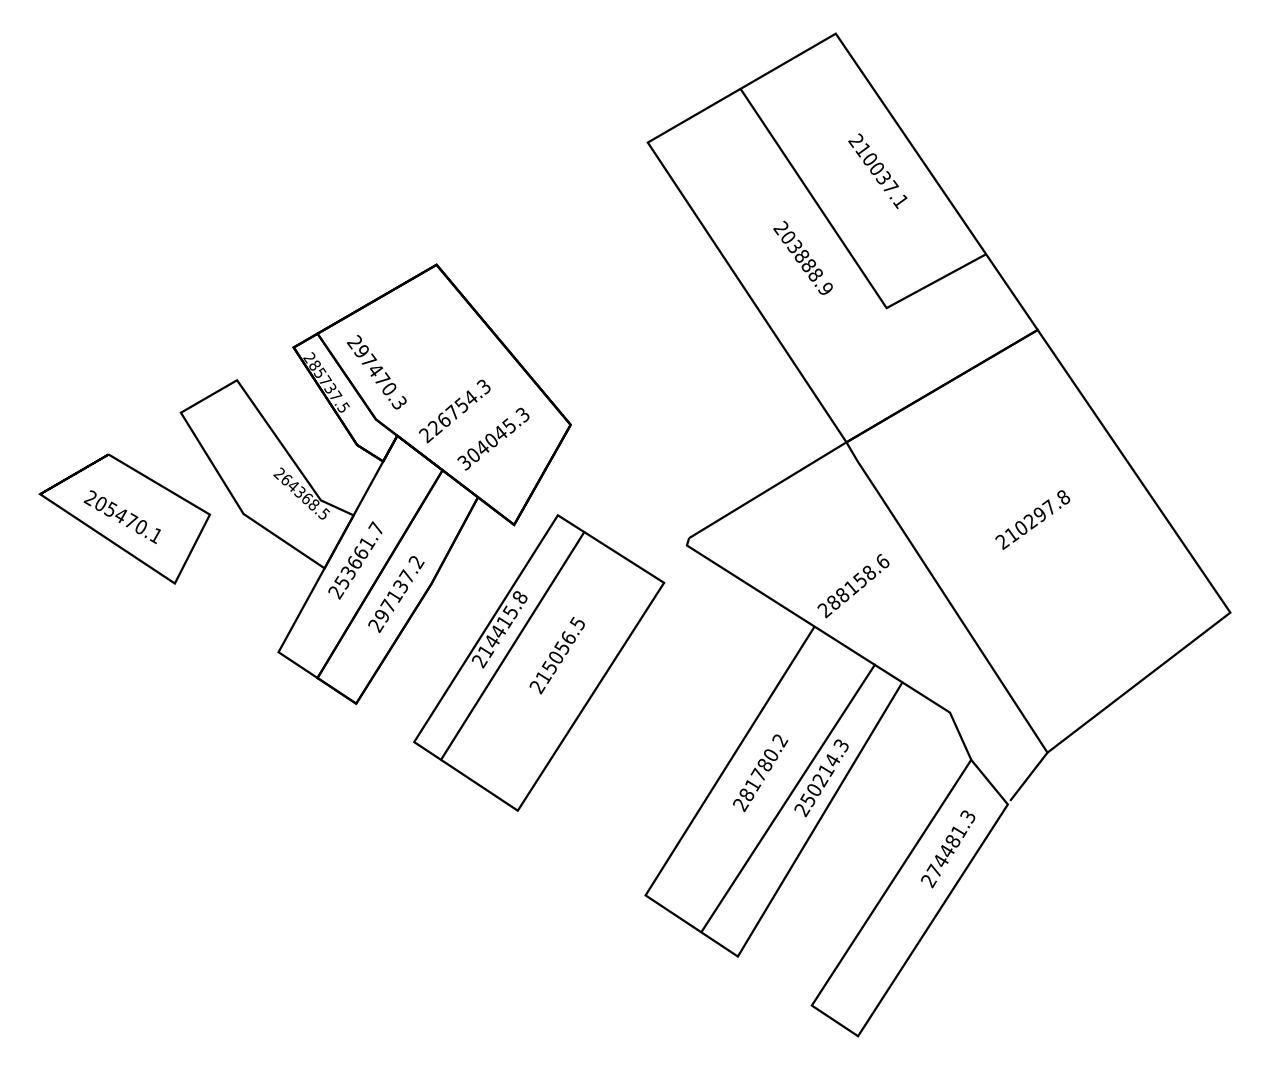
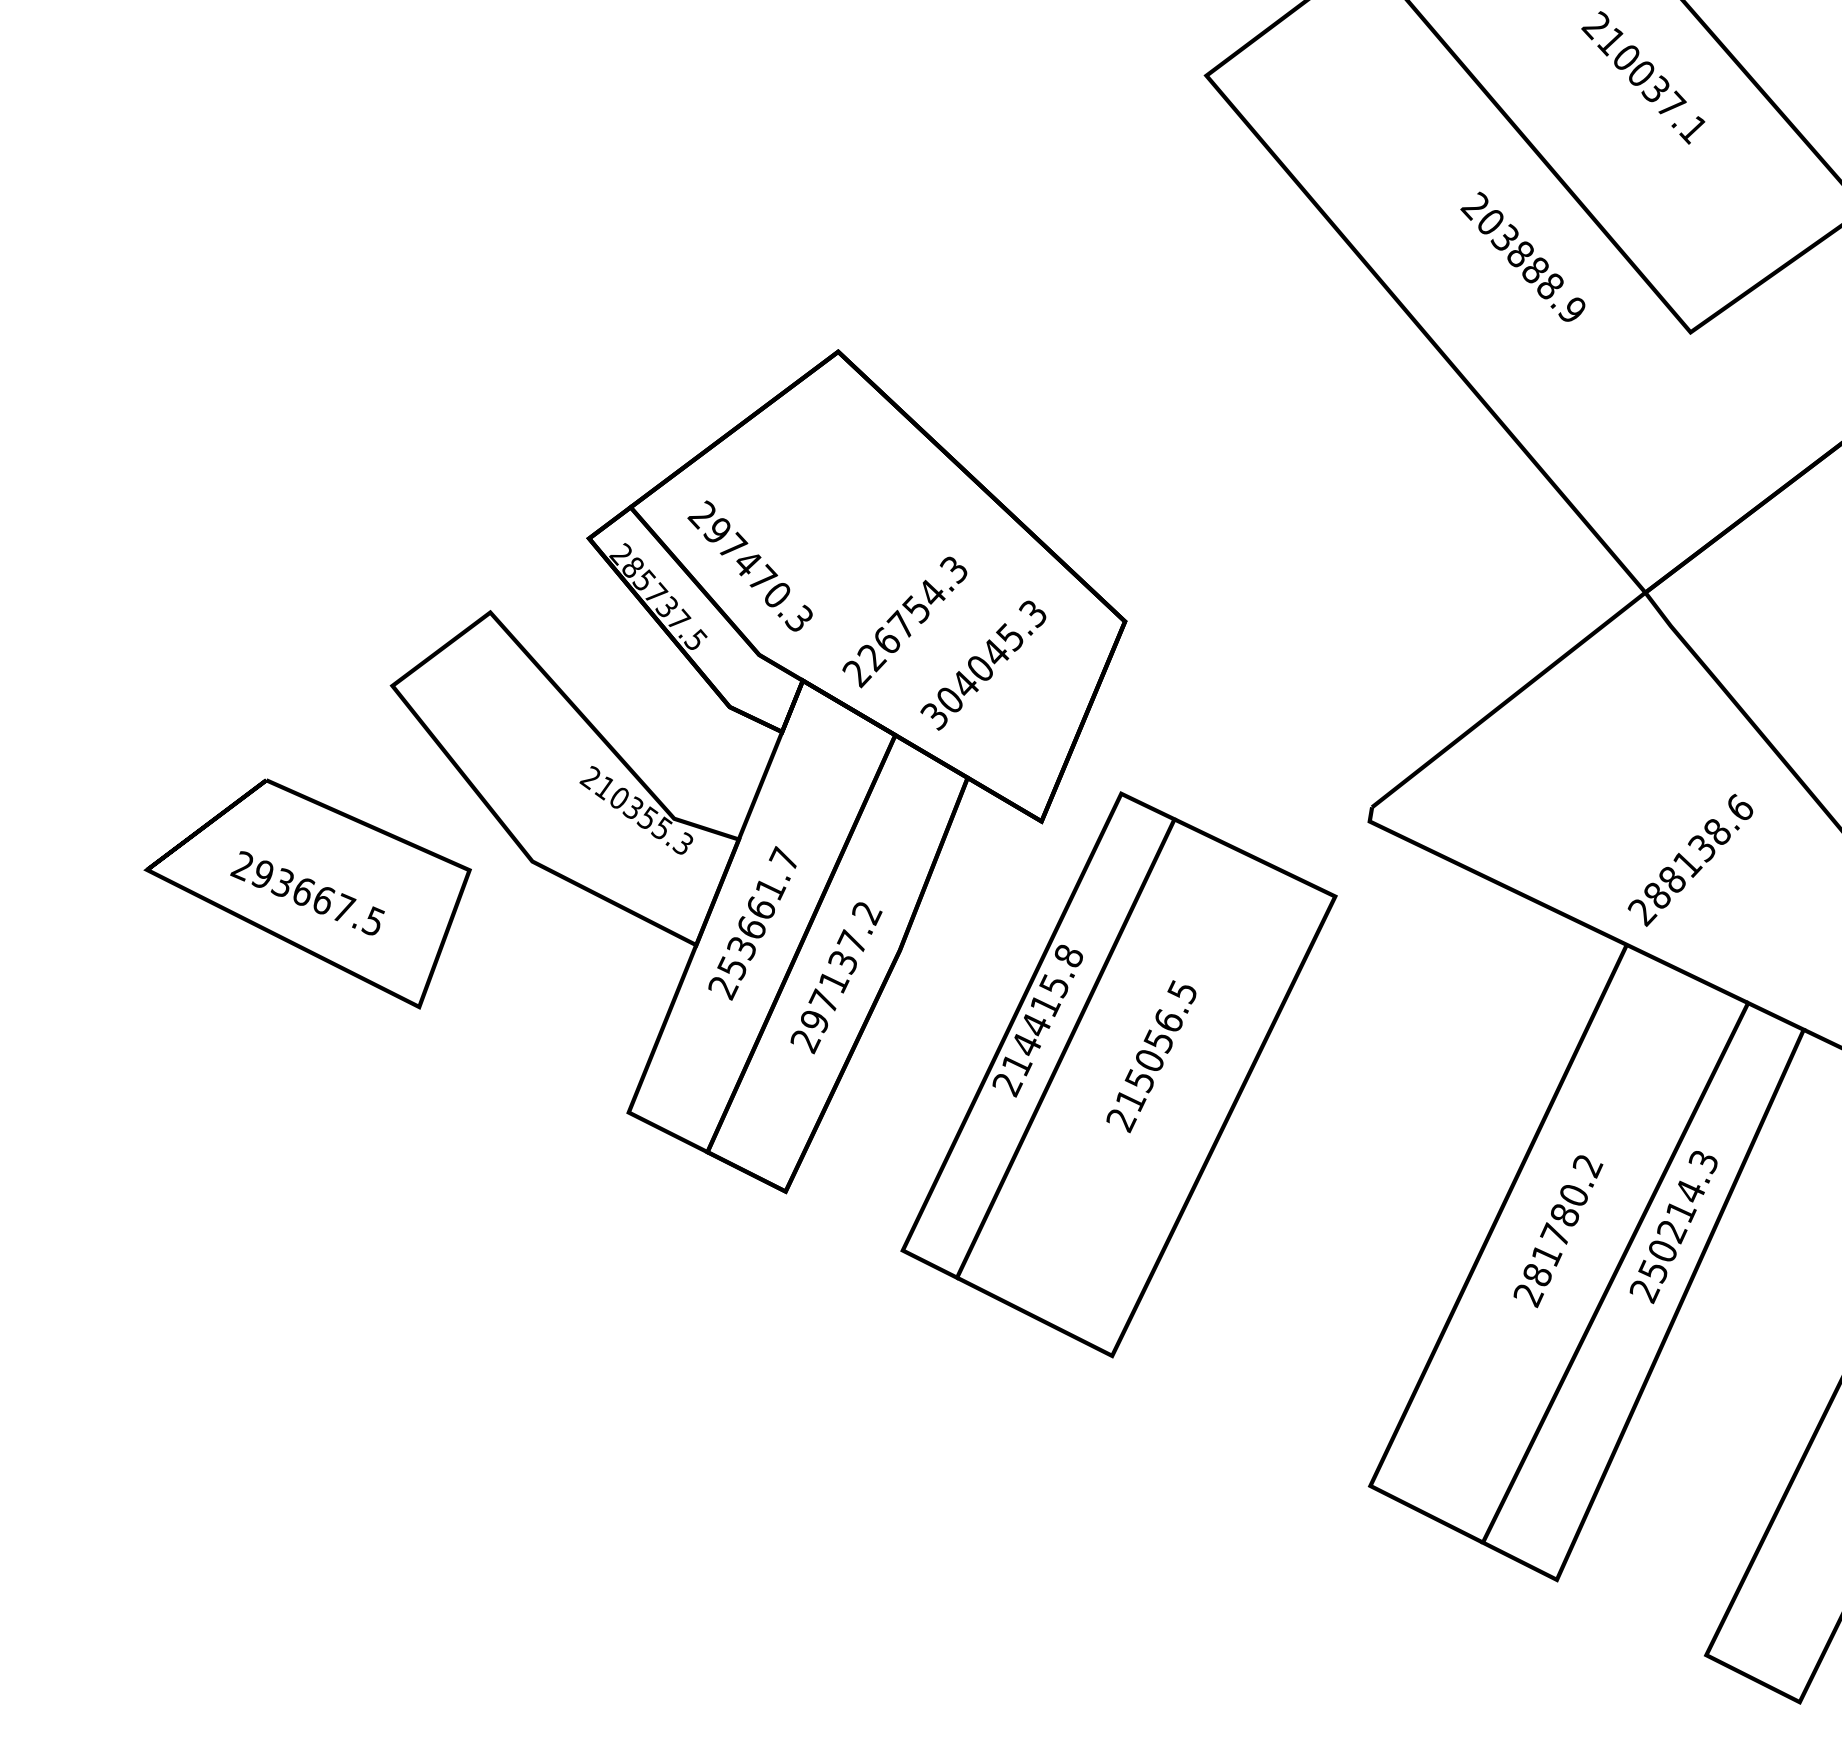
text: (304, 496) -> (642, 815), 264368.5 -> 210355.3
text: (128, 519) -> (318, 897), 205470.1 -> 293667.5
text: (859, 578) -> (1700, 844), 288158.6 -> 288138.6

